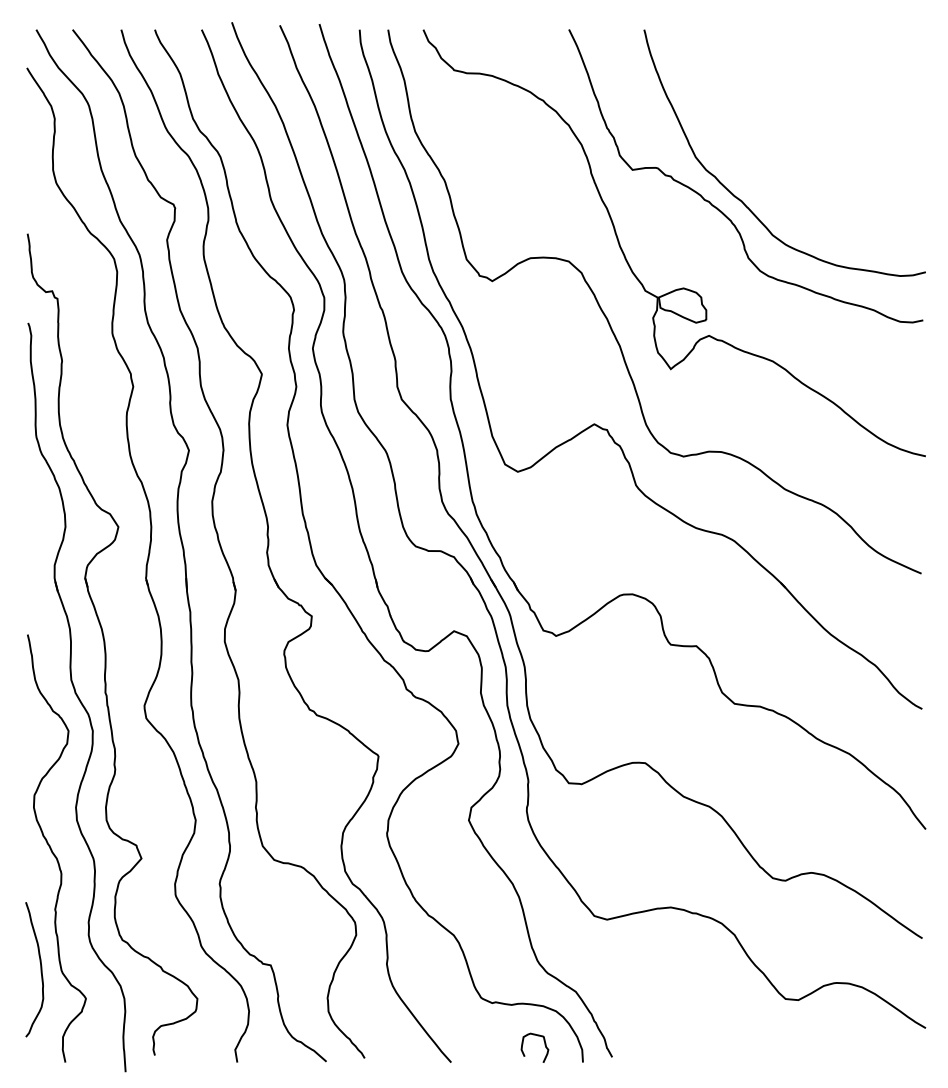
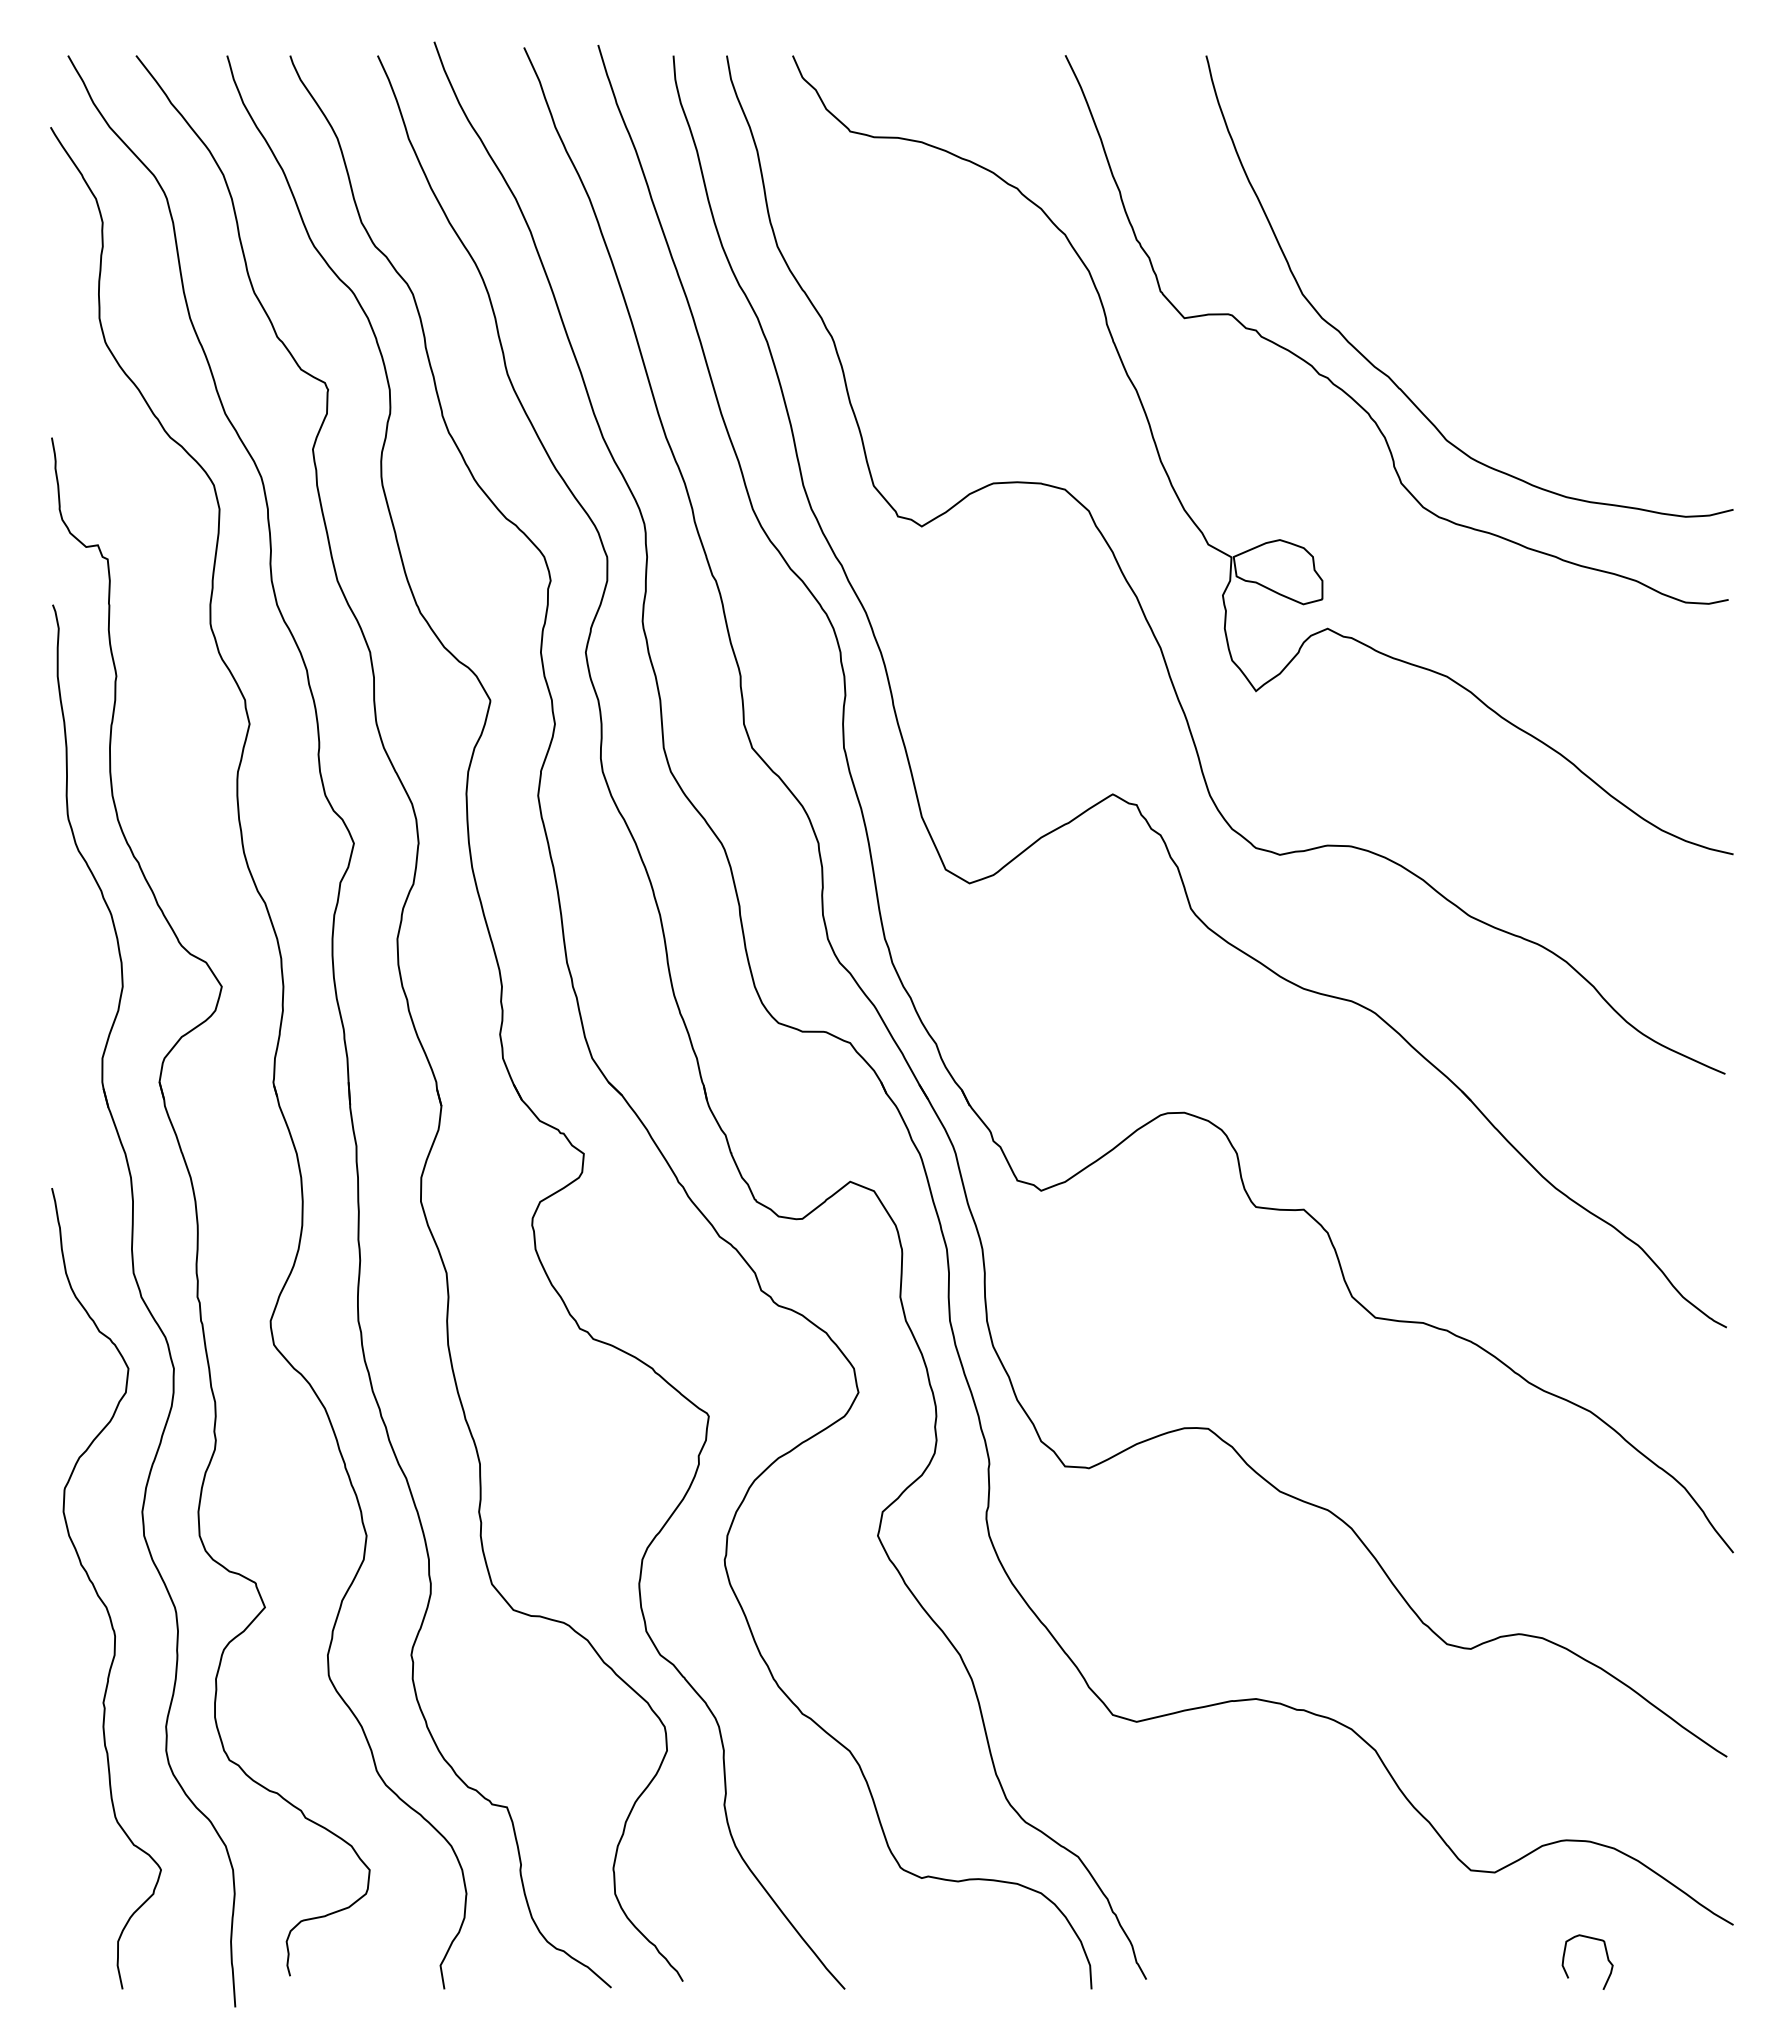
curve: (40, 969) -> (75, 1815), removed
curve: (544, 1045) -> (1605, 1957), moved

